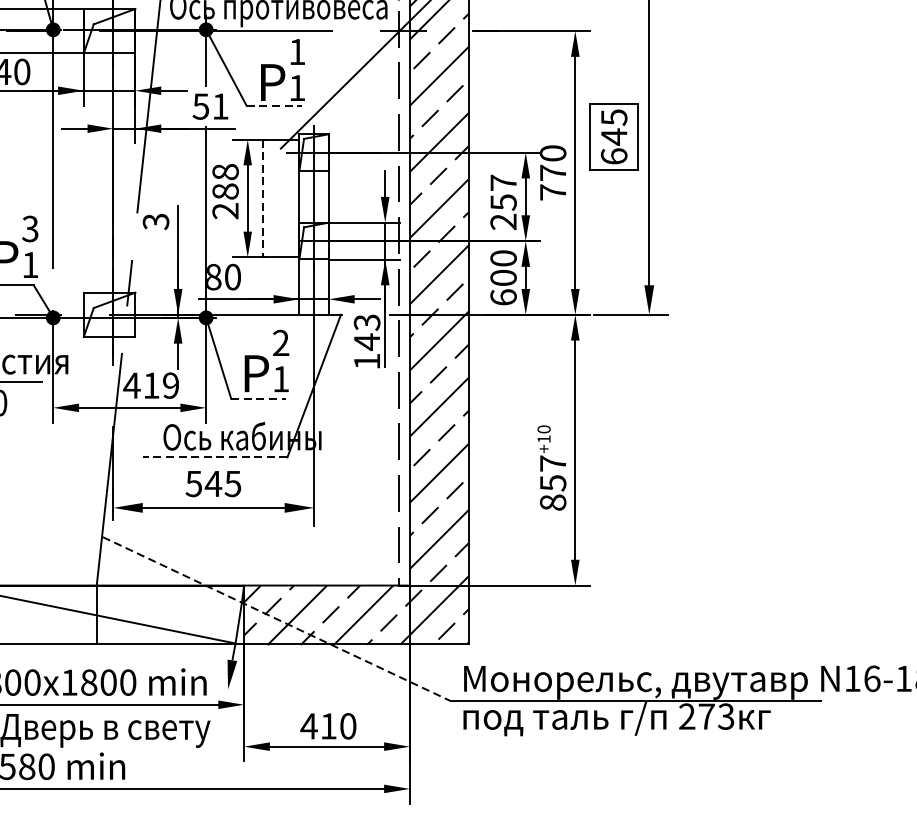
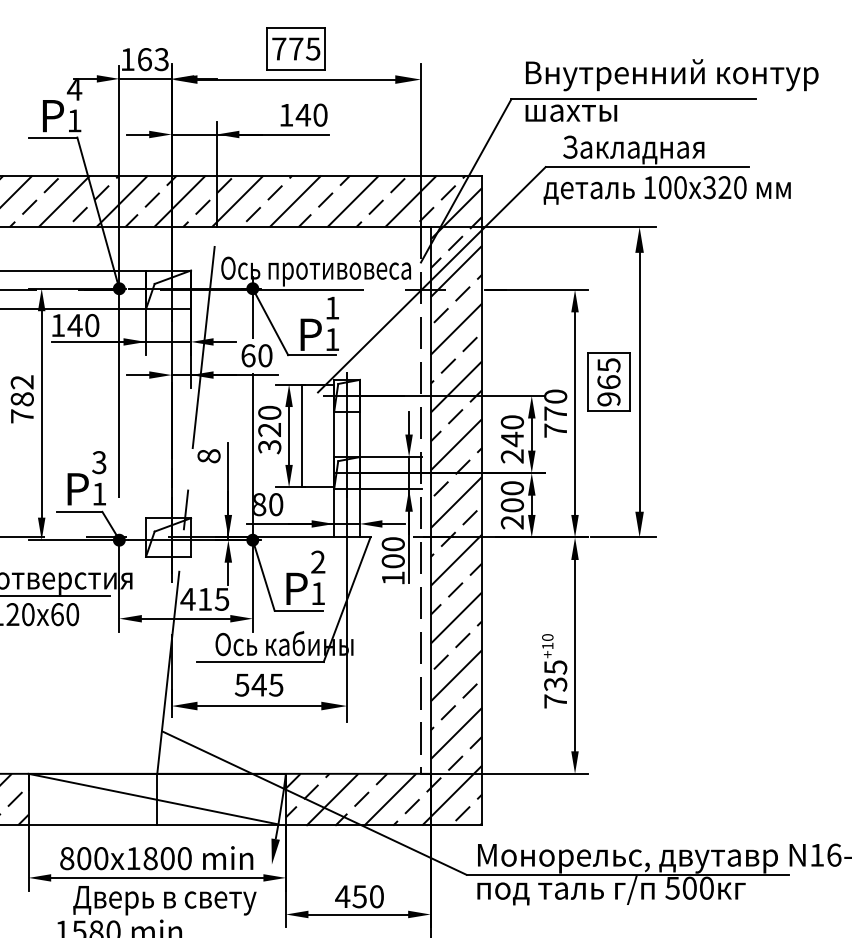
text: (210, 106) -> (256, 355), 51 -> 60
line: (274, 106) -> (312, 355), dashed -> solid
text: (613, 146) -> (608, 390), 645 -> 965
text: (225, 191) -> (269, 429), 288 -> 320
text: (503, 193) -> (512, 431), 257 -> 240
line: (263, 199) -> (302, 436), dashed -> solid
text: (155, 222) -> (208, 456), 3 -> 8
text: (503, 297) -> (512, 522), 600 -> 200
text: (366, 333) -> (392, 553), 143 -> 100
text: (170, 384) -> (221, 598), 419 -> 415
line: (259, 398) -> (299, 610), dashed -> solid
line: (213, 456) -> (259, 661), dashed -> solid
text: (552, 483) -> (555, 684), 857 -> 735
line: (276, 619) -> (314, 803), dashed -> solid
text: (706, 715) -> (689, 887), 273 -> 500
text: (328, 726) -> (359, 896), 410 -> 450

